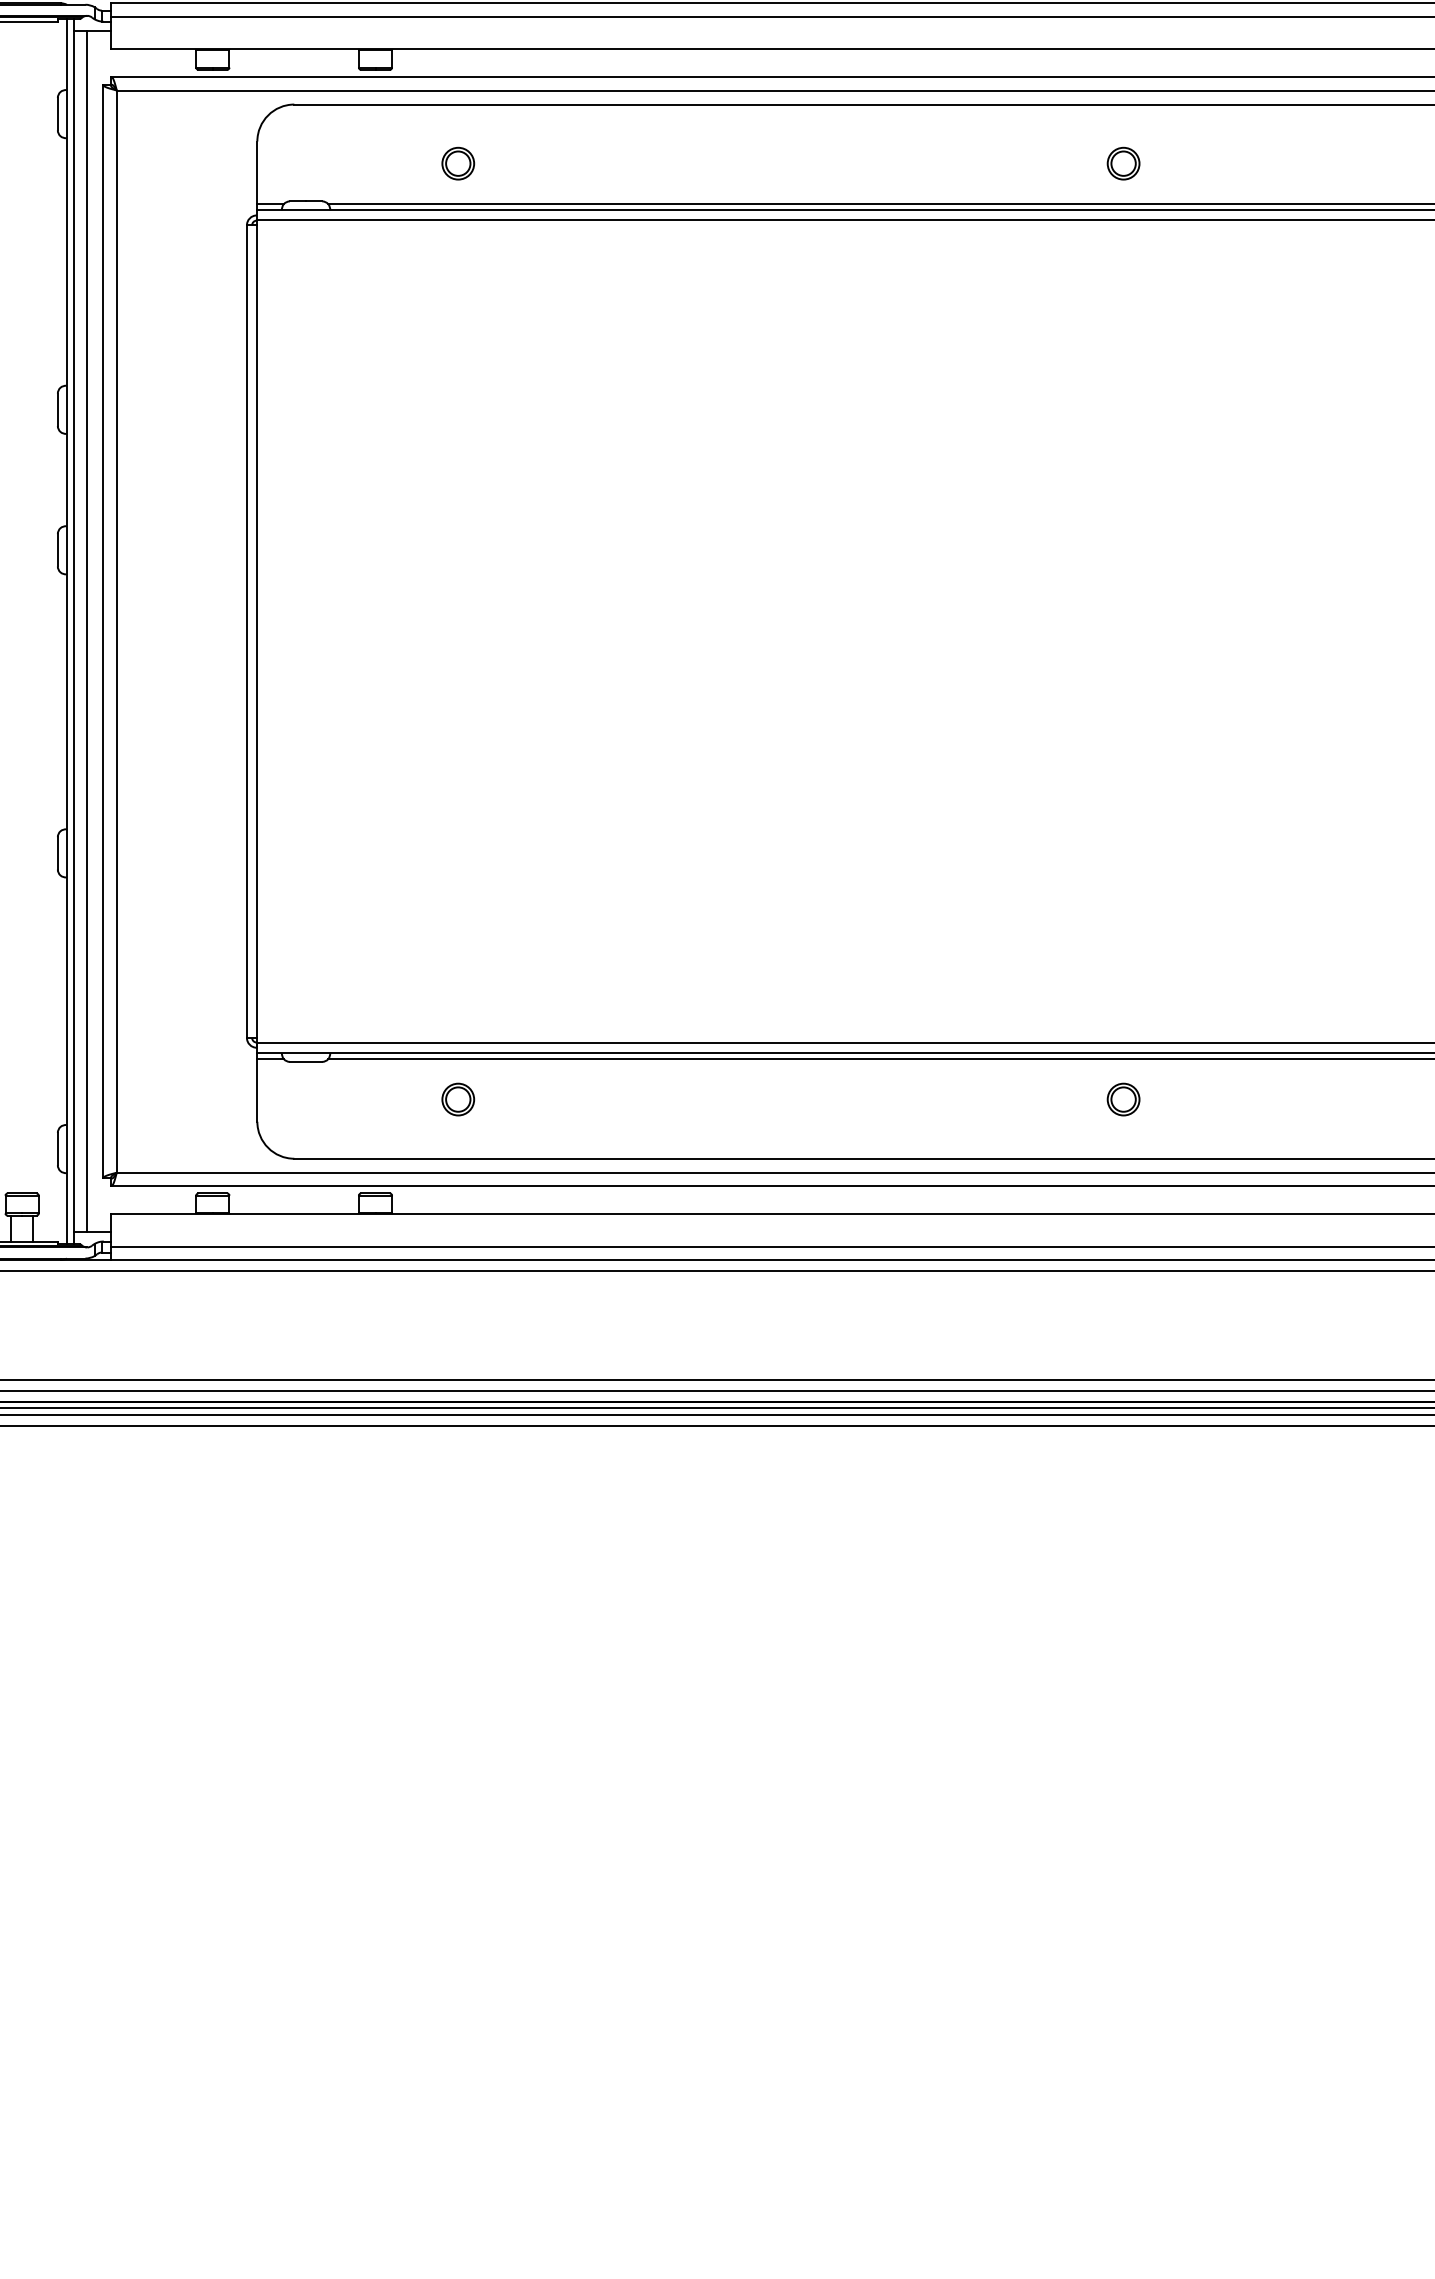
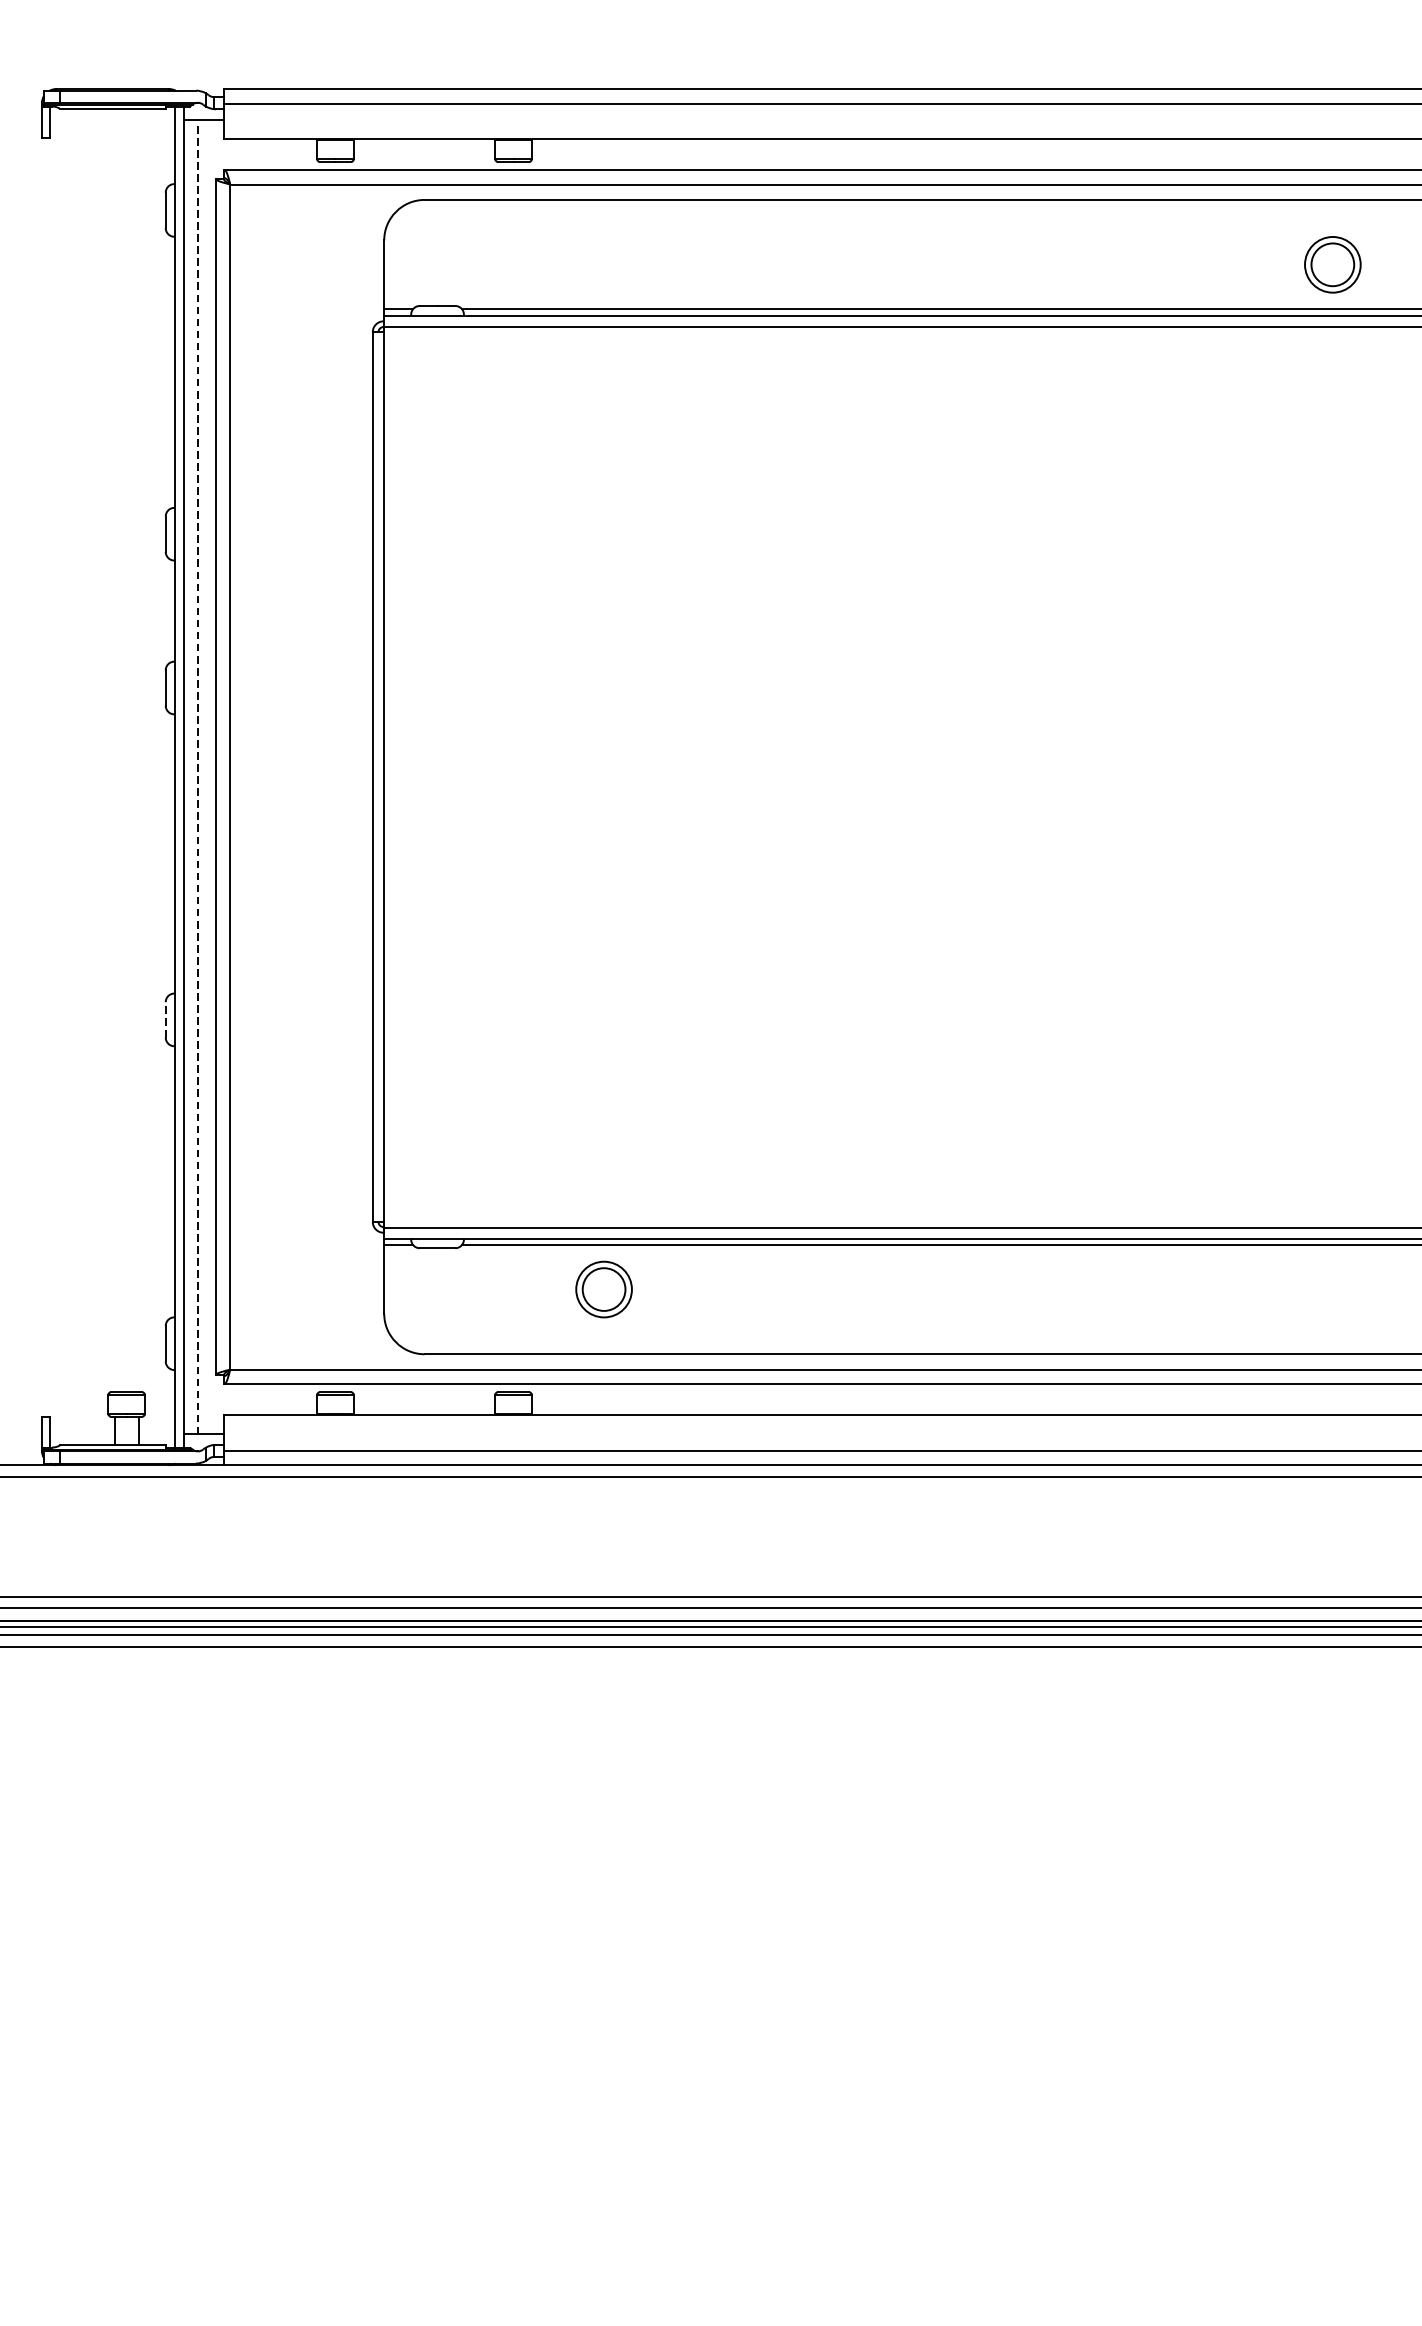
part: (458, 163) -> (604, 264), removed
part: (1123, 163) -> (1332, 264), size x1.6
line: (87, 631) -> (198, 776), solid -> dashed
line: (57, 852) -> (165, 1018), solid -> dashed
part: (458, 1099) -> (604, 1289), size x1.6
part: (1123, 1099) -> (1332, 1289), removed

